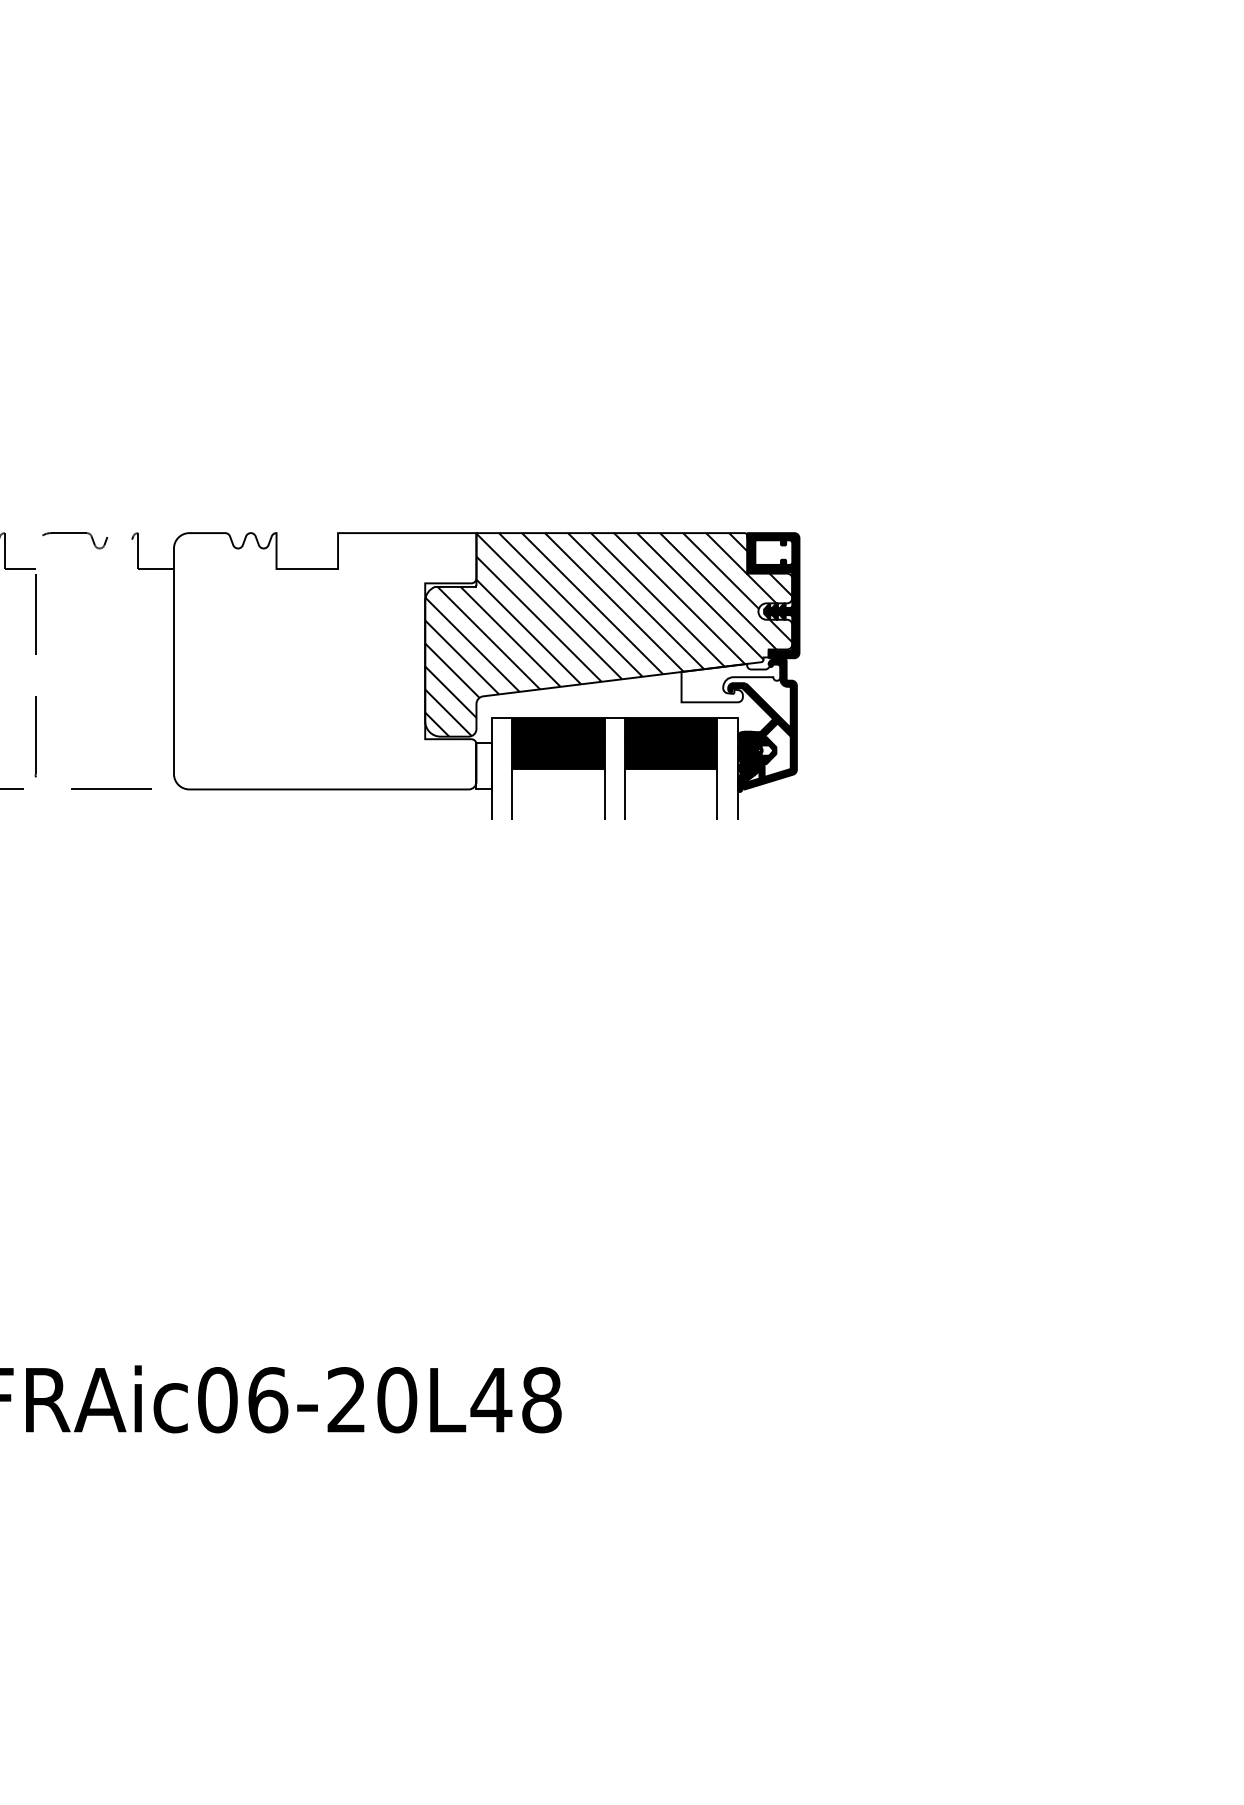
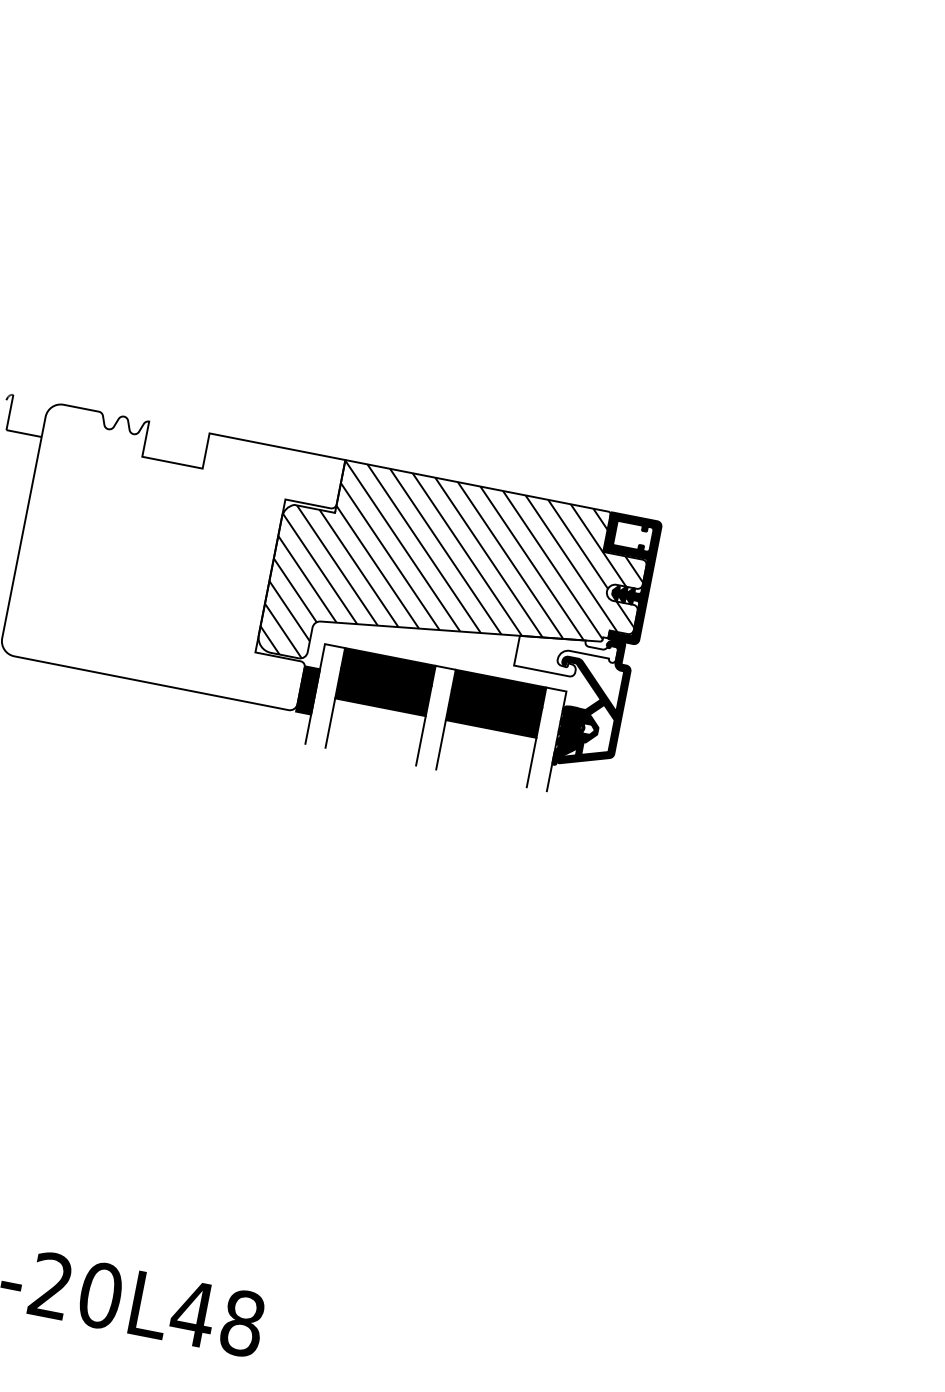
fill: (483, 766) -> (307, 690), added

